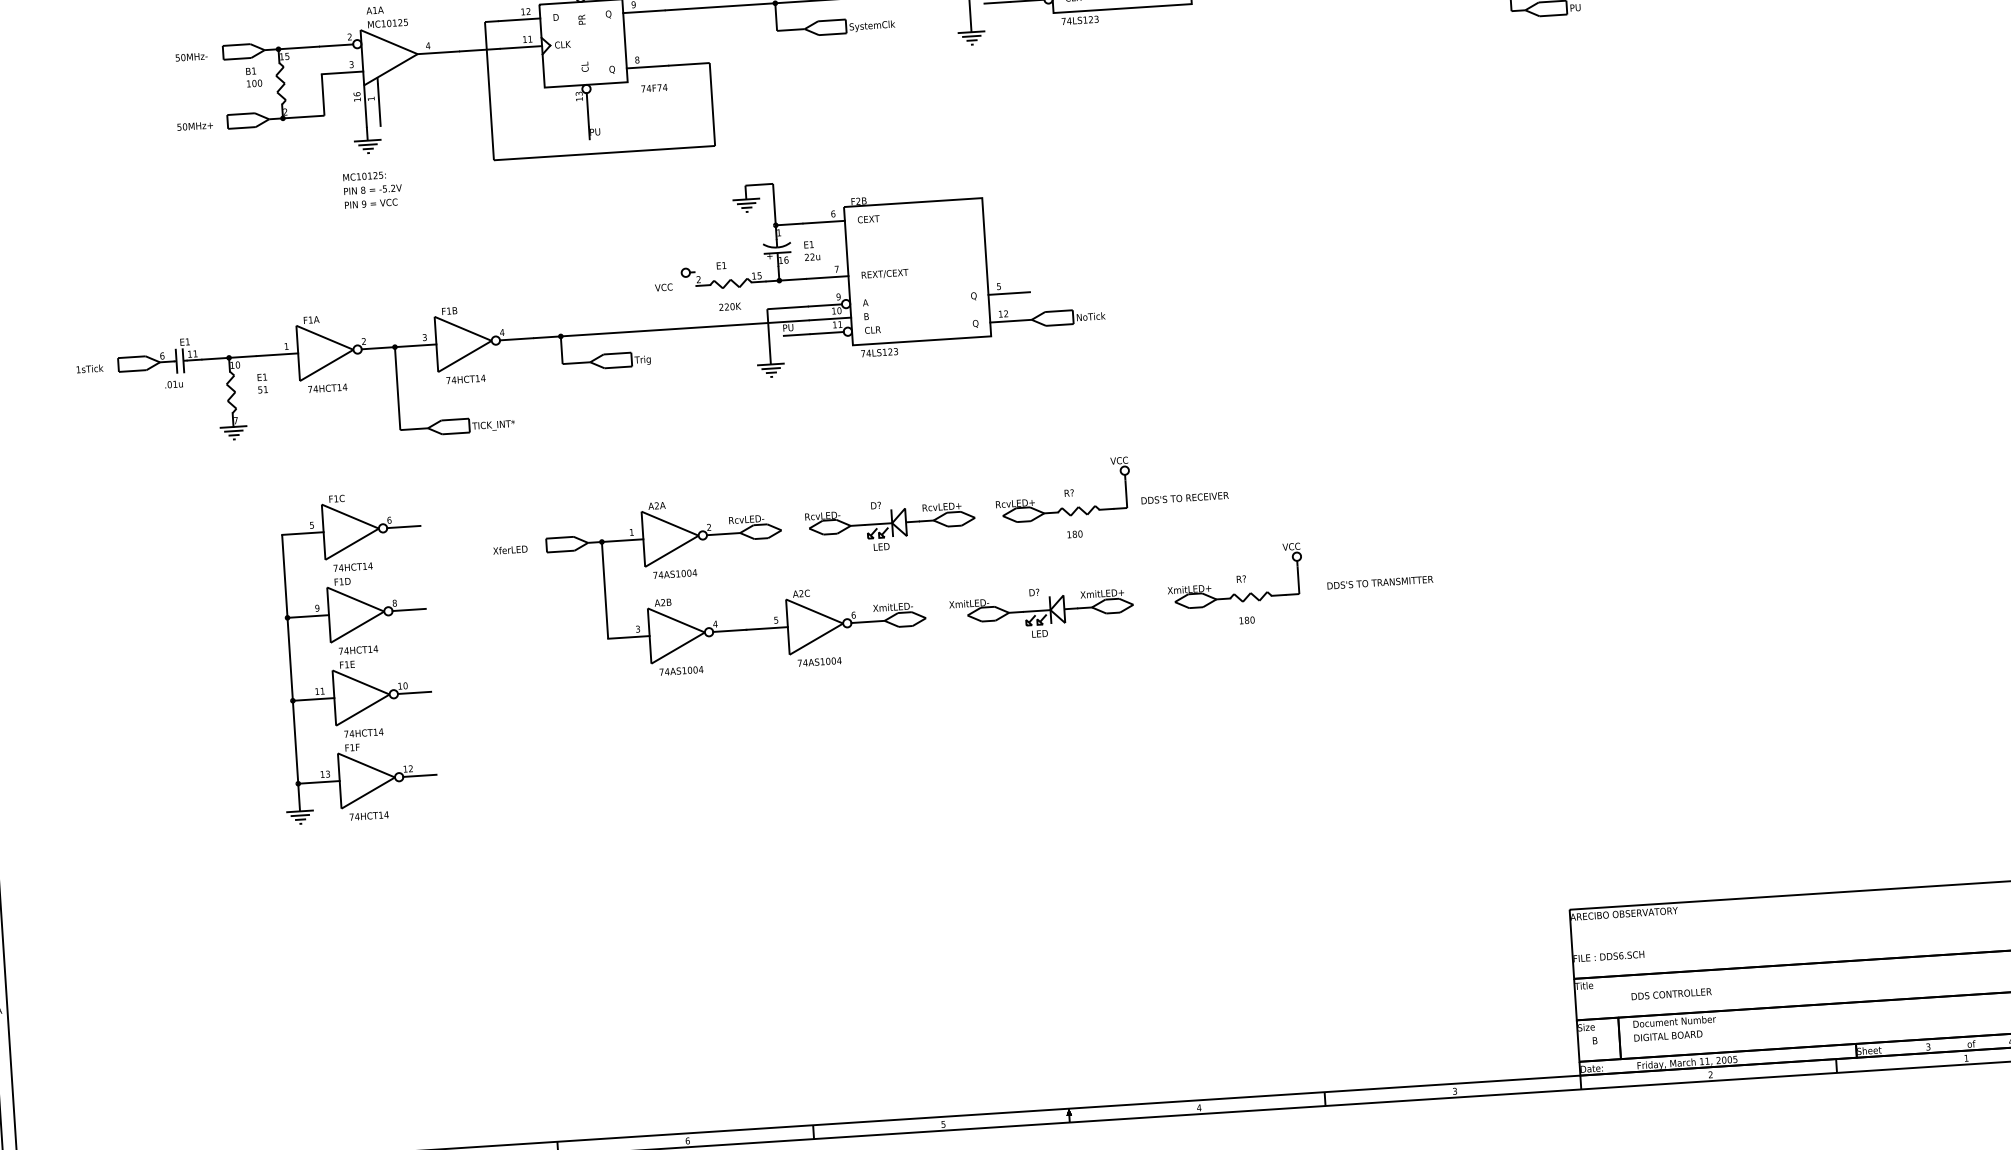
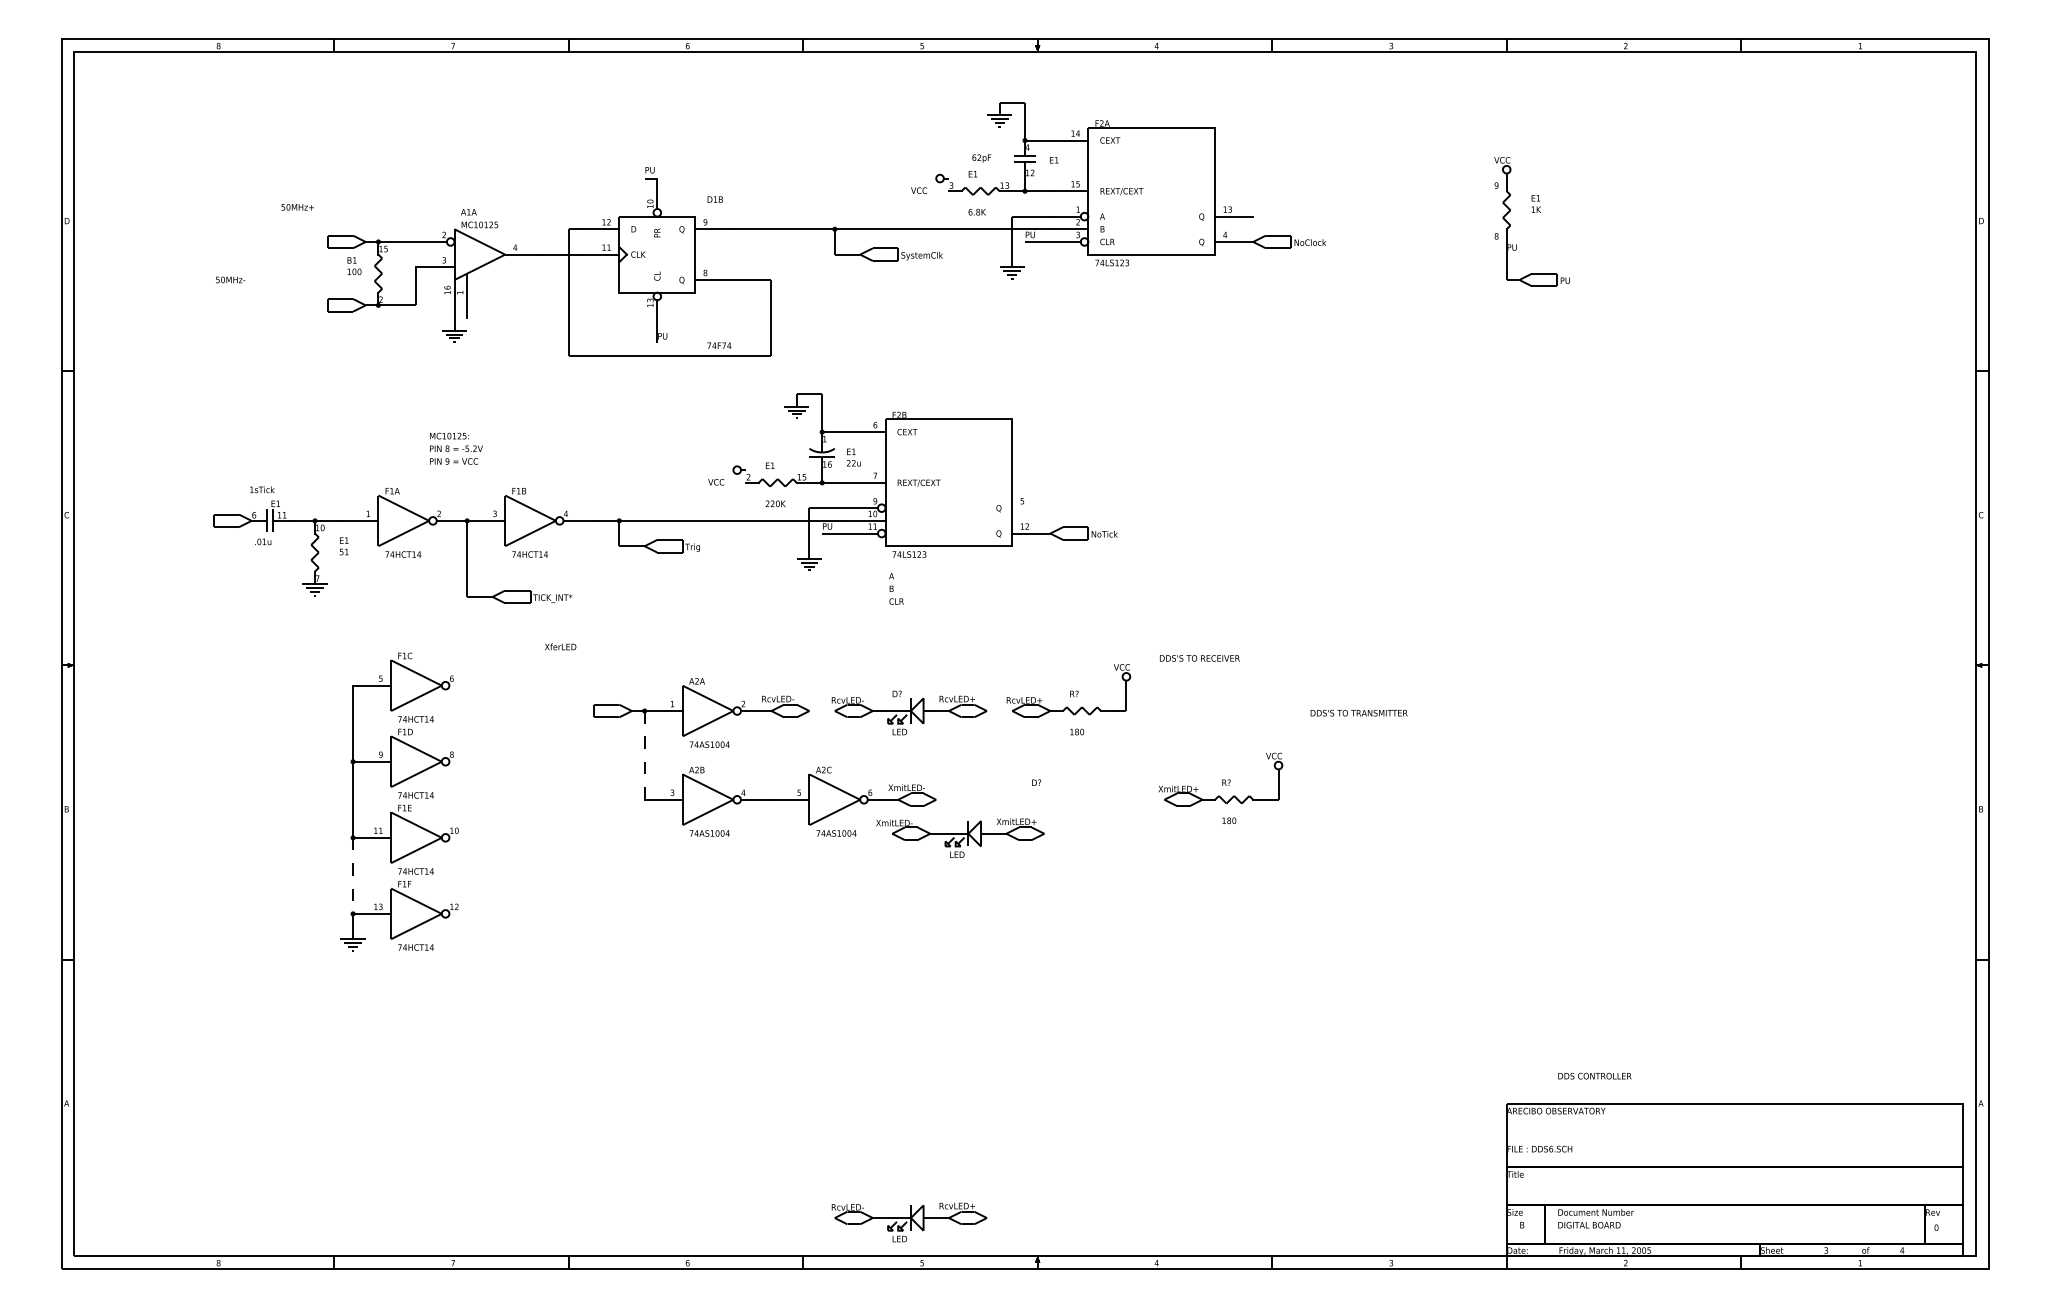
text: (191, 56) -> (230, 279), moved
text: (654, 87) -> (719, 345), moved
text: (194, 126) -> (297, 207), moved
text: (373, 189) -> (456, 448), moved
line: (1009, 293) -> (1031, 508), removed
text: (871, 315) -> (896, 588), moved
text: (90, 368) -> (262, 489), moved
text: (1184, 498) -> (1199, 658), moved
line: (403, 526) -> (464, 685), removed
text: (510, 549) -> (560, 646), moved
text: (1379, 581) -> (1358, 712), moved
line: (604, 590) -> (644, 755), solid -> dashed
line: (409, 609) -> (464, 761), removed
part: (1042, 614) -> (960, 837), moved
line: (414, 692) -> (464, 837), removed
line: (296, 742) -> (353, 876), solid -> dashed
line: (419, 775) -> (464, 913), removed
text: (1671, 993) -> (1594, 1075), moved
part: (926, 1081) -> (909, 1222), added

